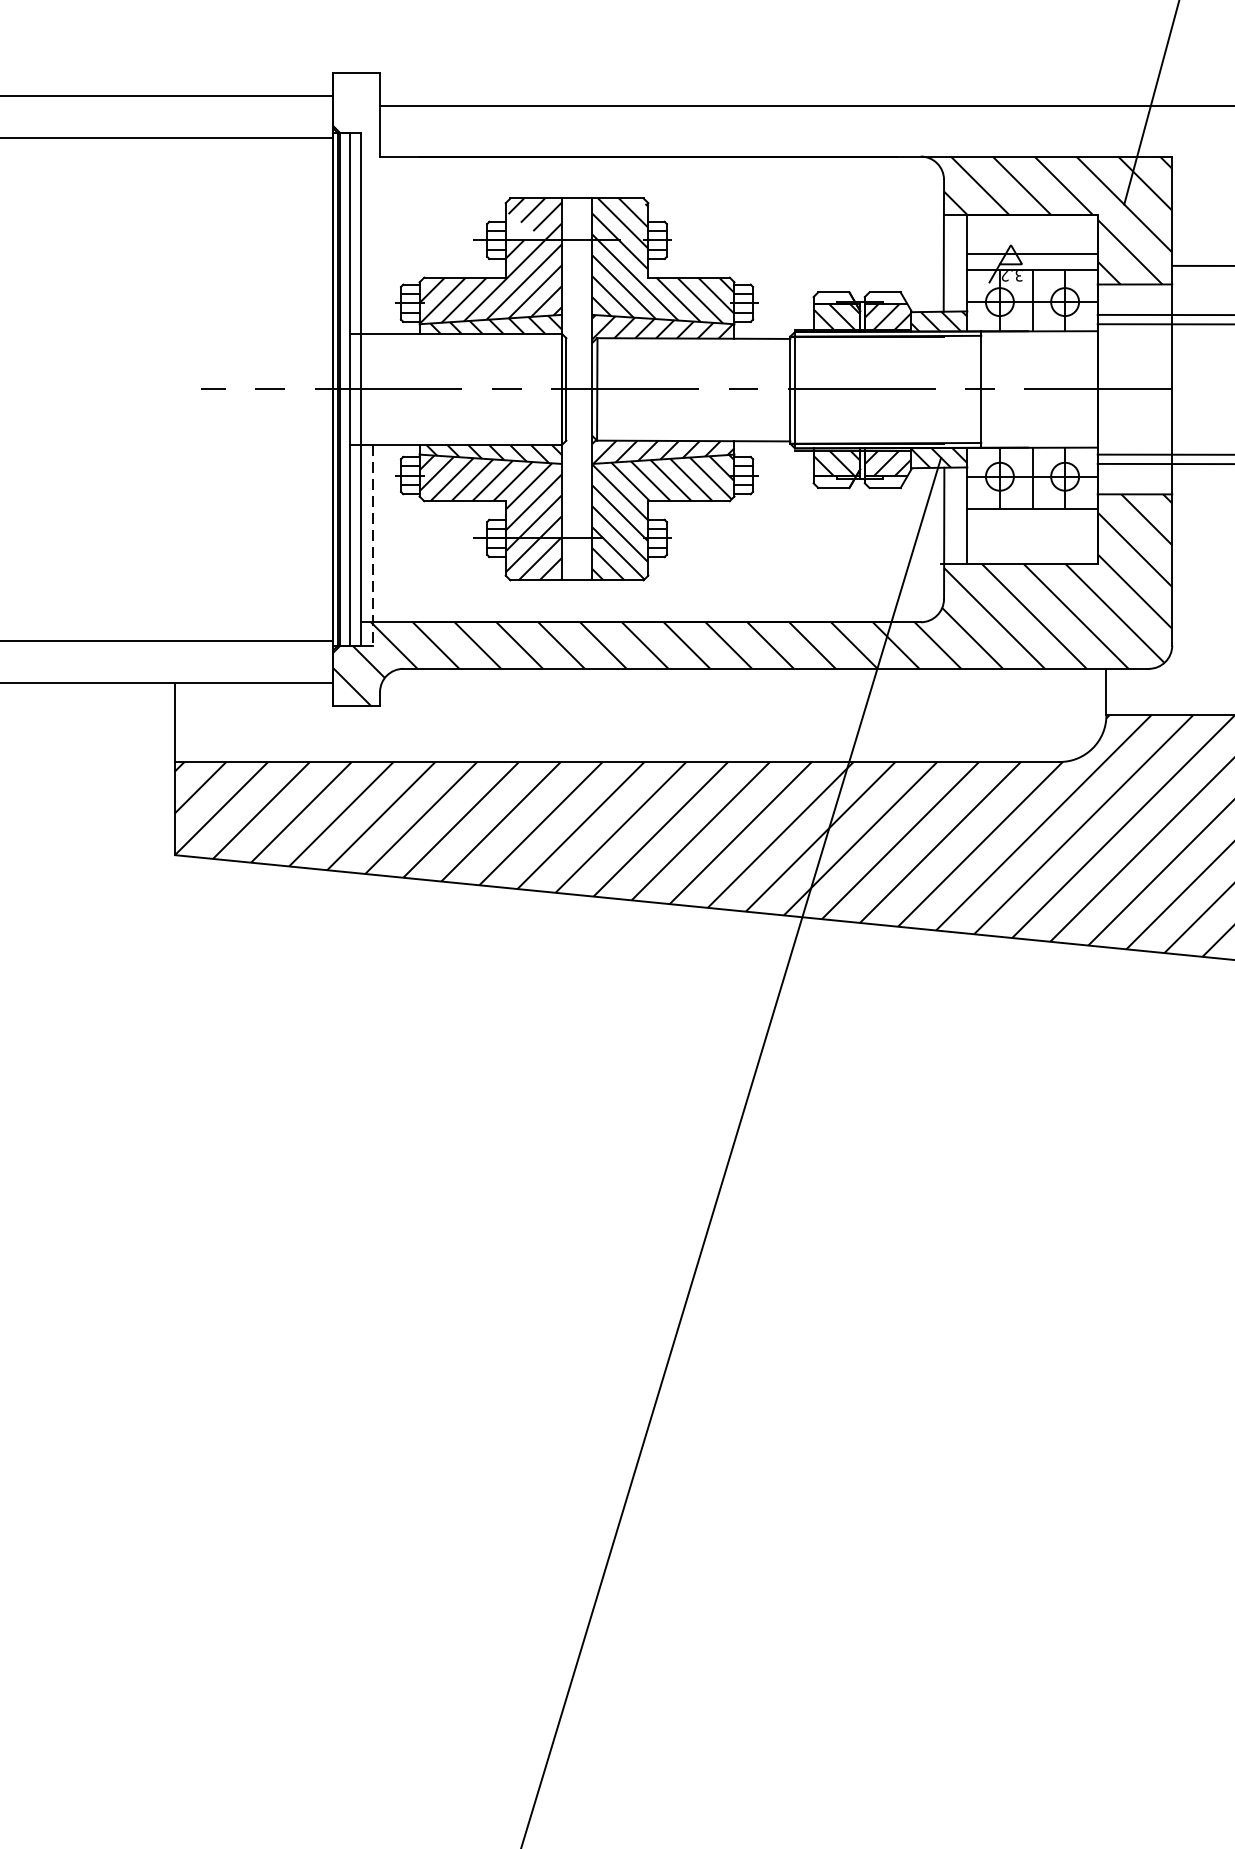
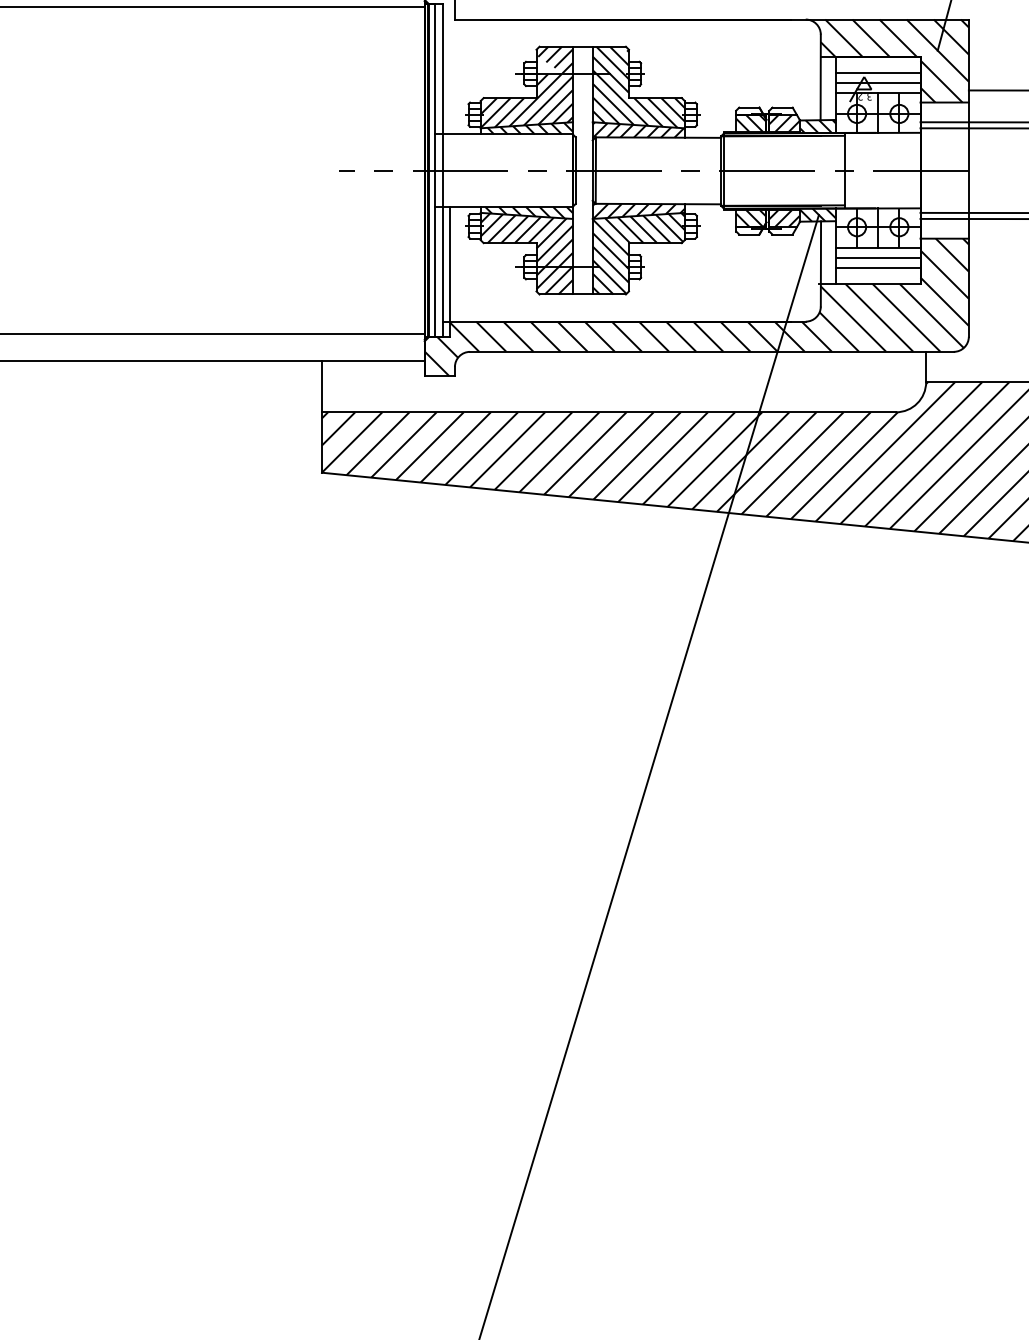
line: (1031, 239) -> (877, 73), added
line: (1031, 524) -> (877, 258), added
line: (1031, 540) -> (877, 268), added
line: (373, 544) -> (450, 271), dashed -> solid

